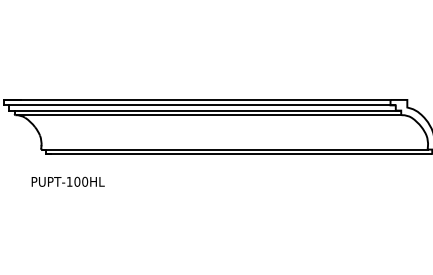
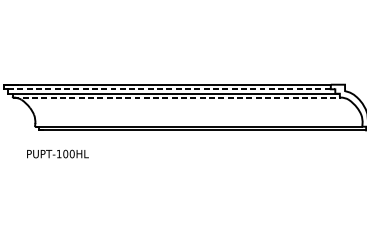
line: (203, 105) -> (172, 89), solid -> dashed
line: (209, 115) -> (177, 97), solid -> dashed

